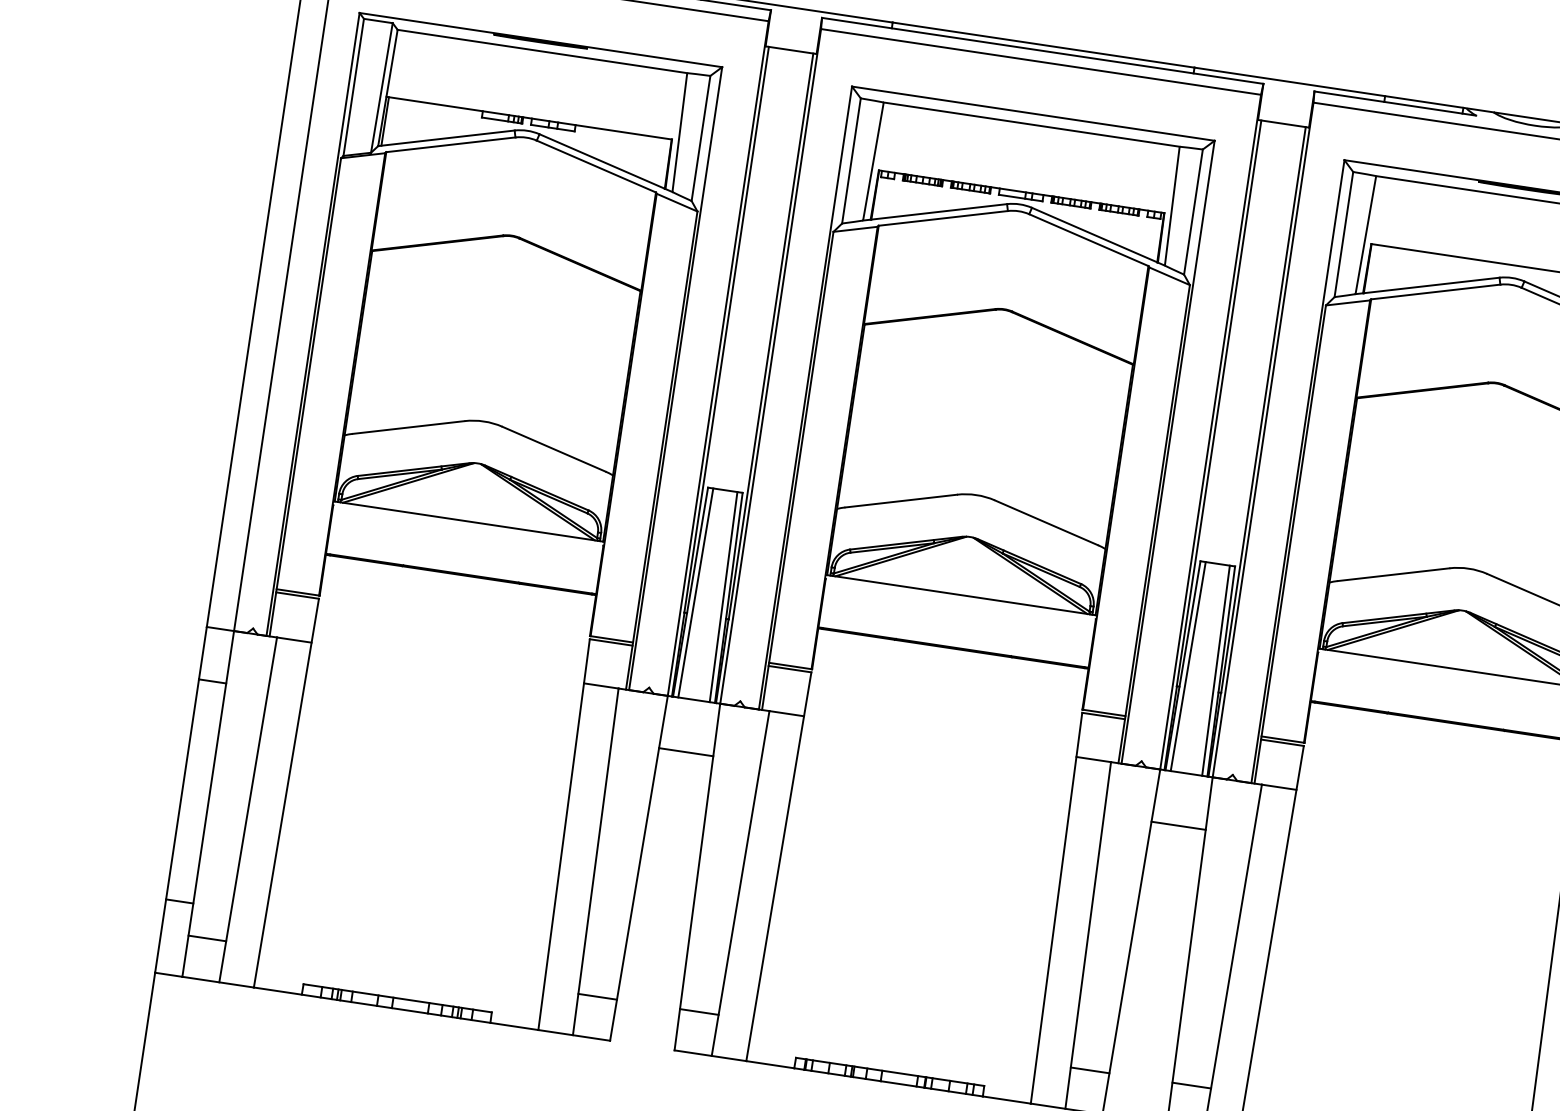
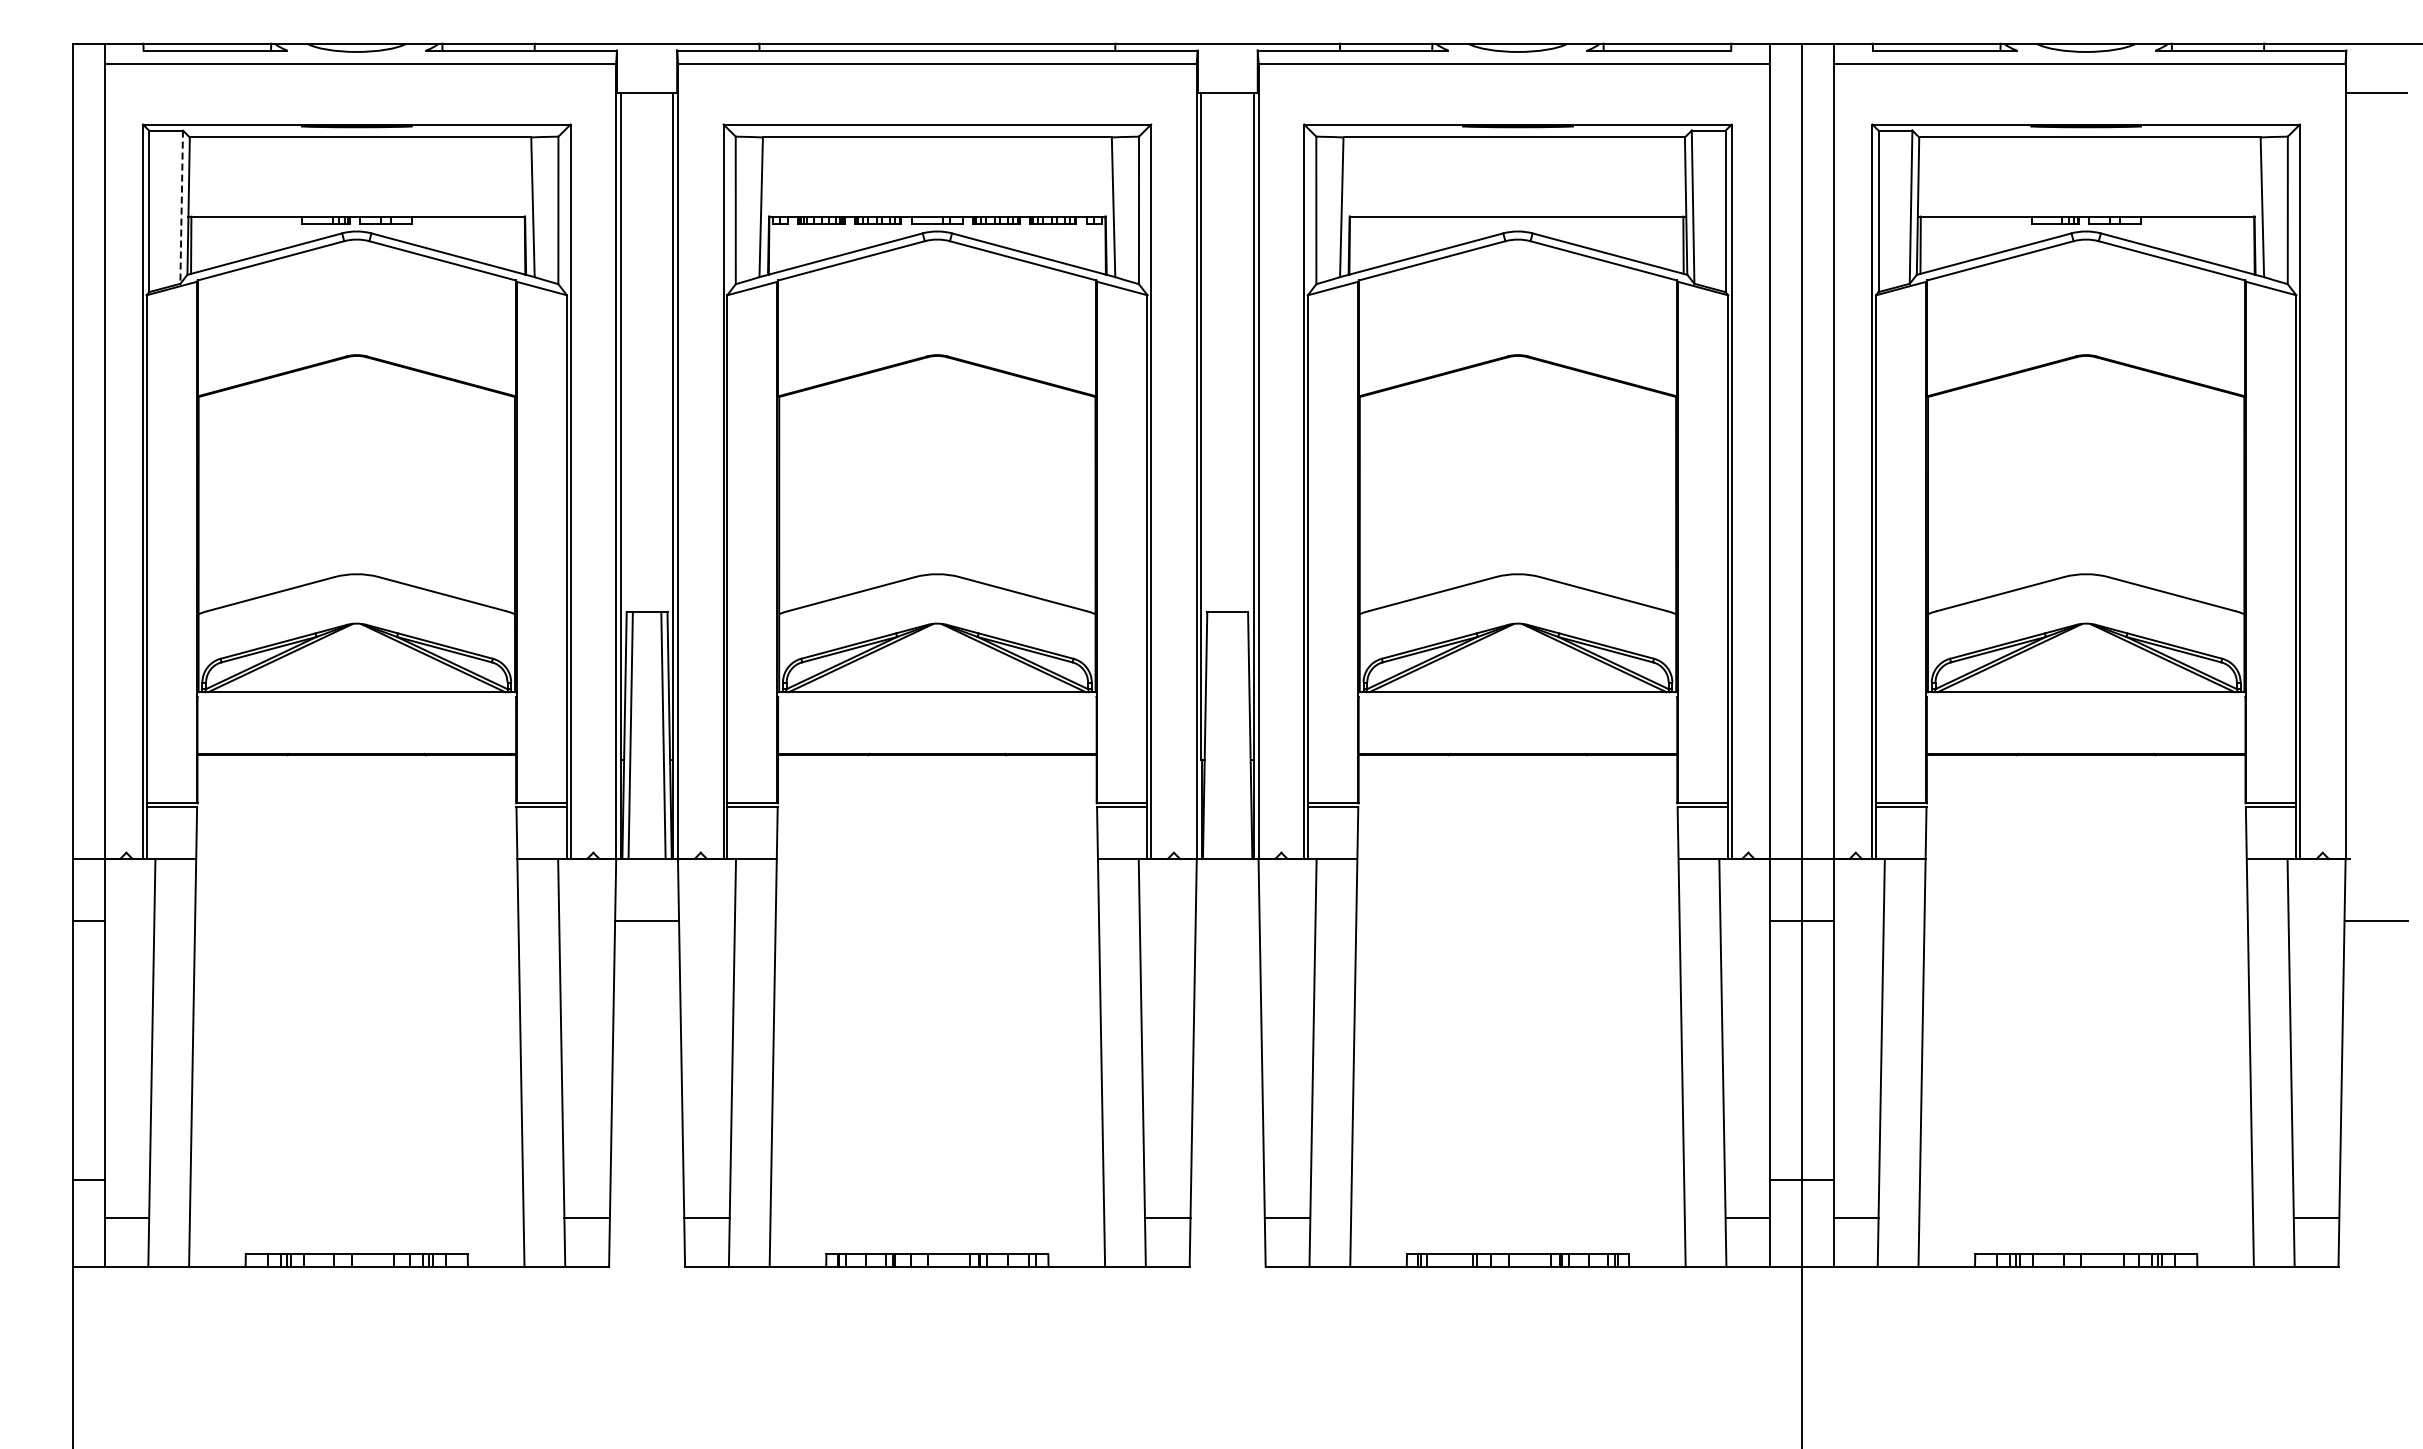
line: (381, 88) -> (181, 207), solid -> dashed
line: (1188, 665) -> (1211, 734), removed
line: (1215, 669) -> (1243, 734), removed
line: (1178, 825) -> (1227, 920), removed

